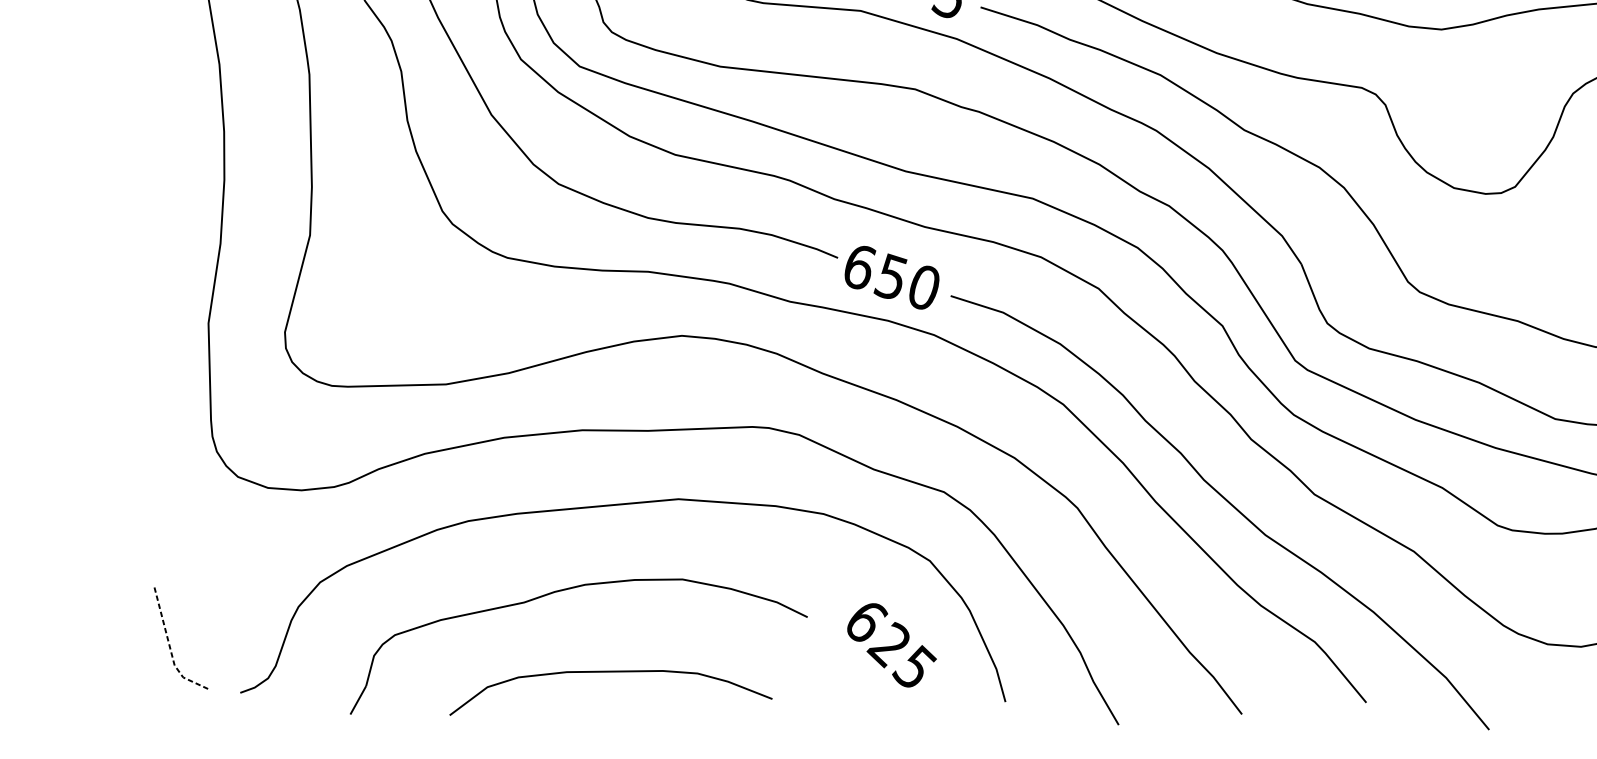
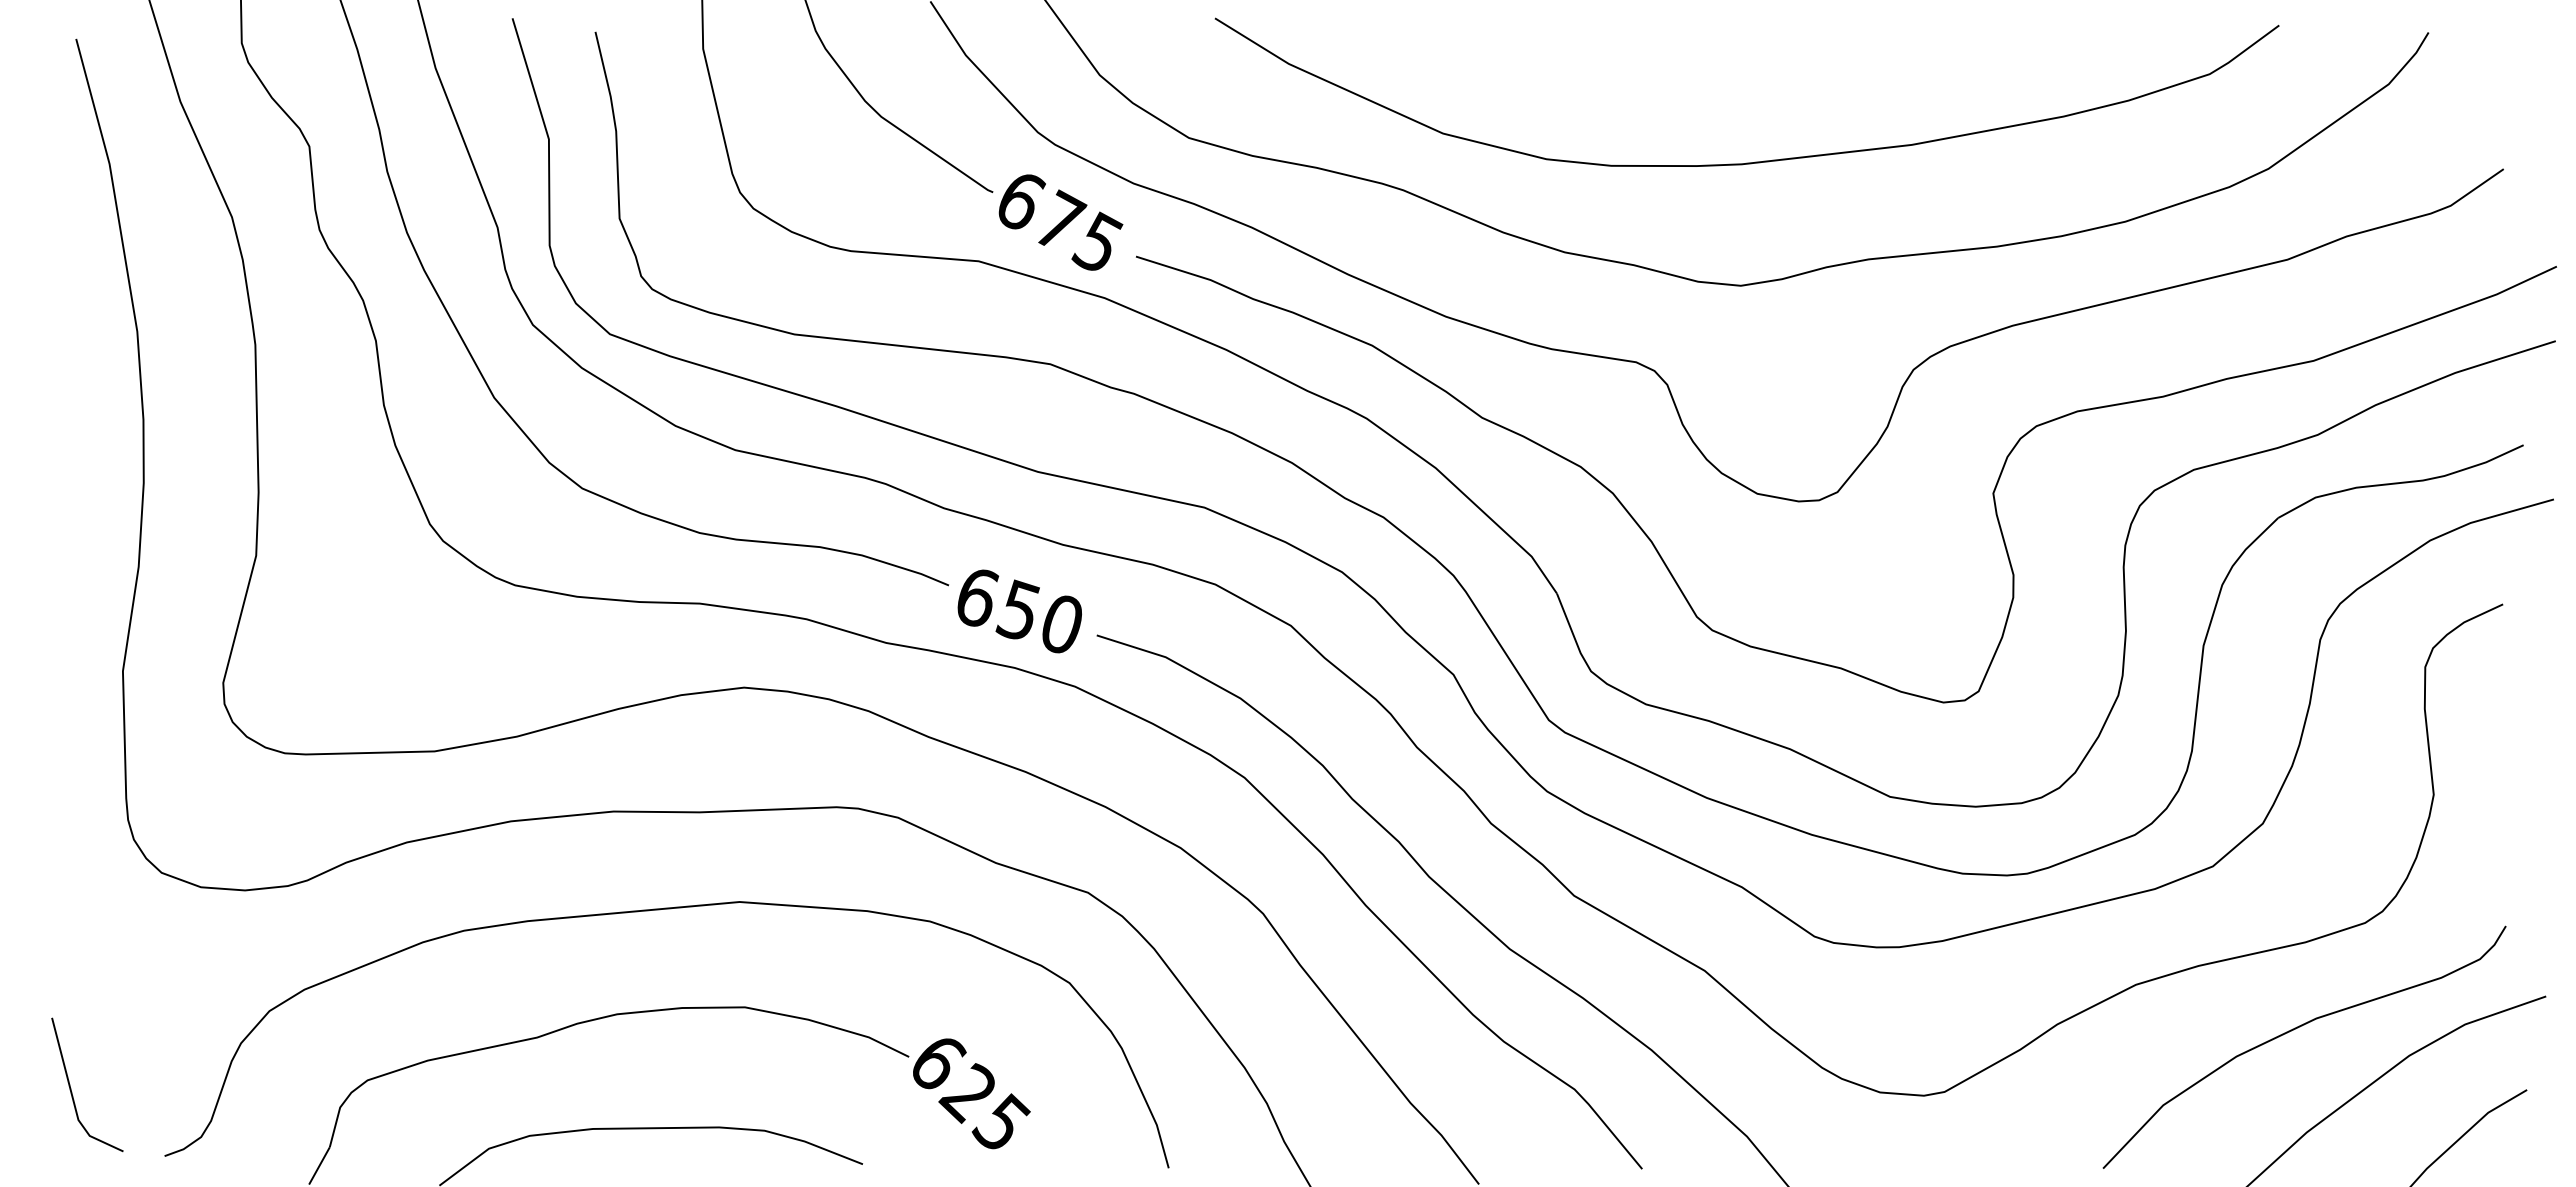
text: (891, 645) -> (971, 1093), moved
line: (170, 648) -> (72, 1097), dashed -> solid

